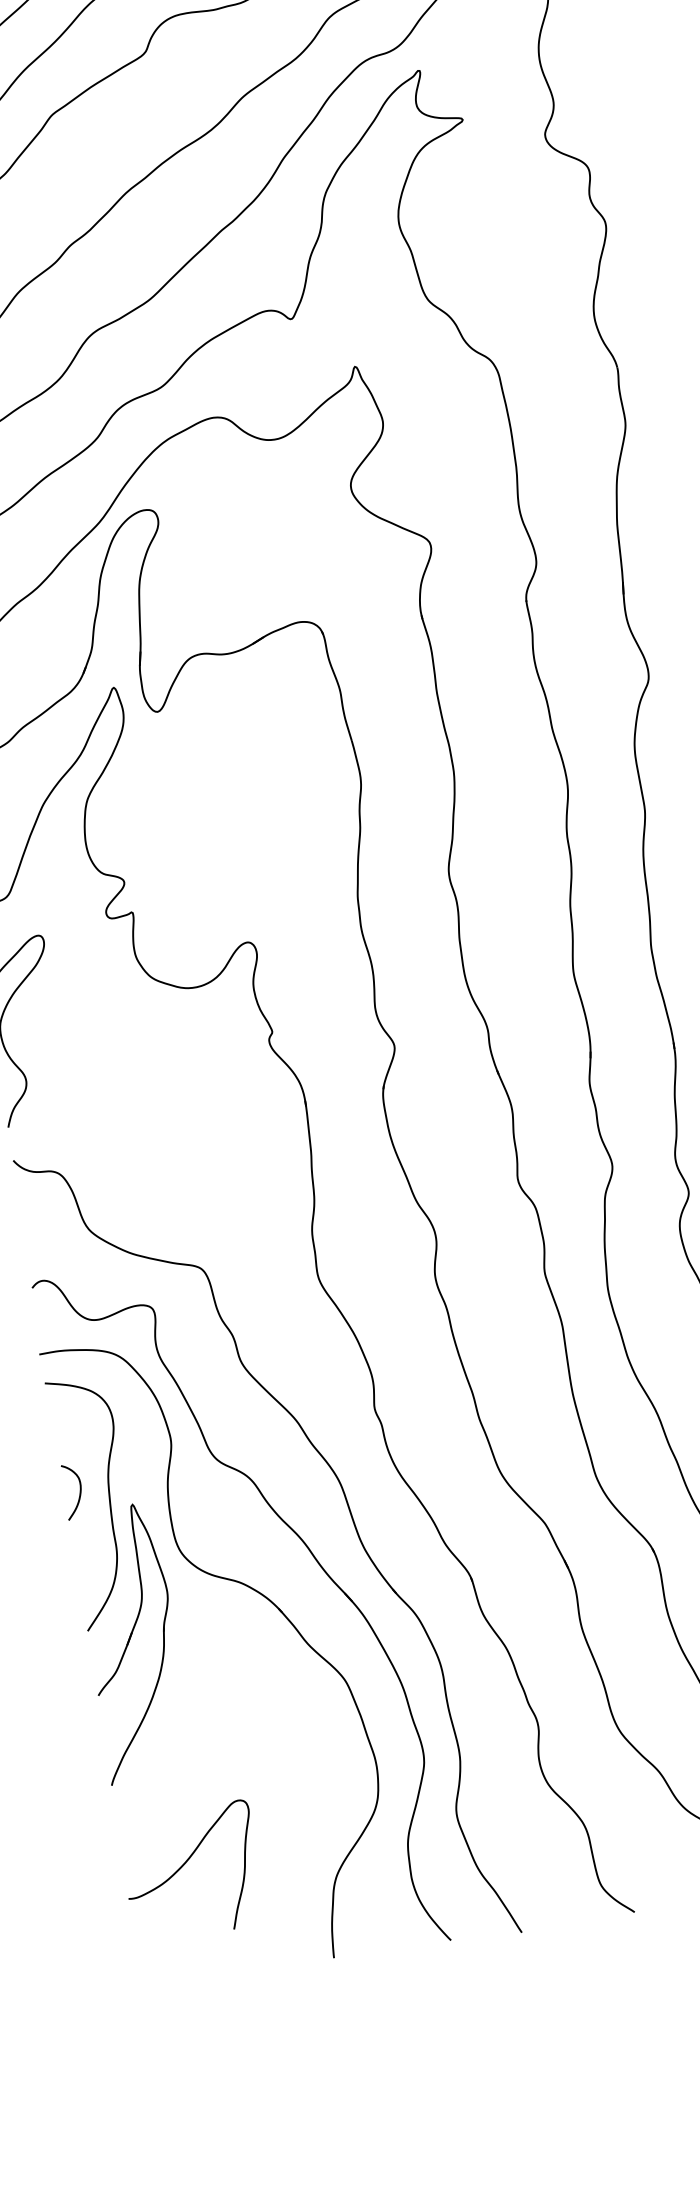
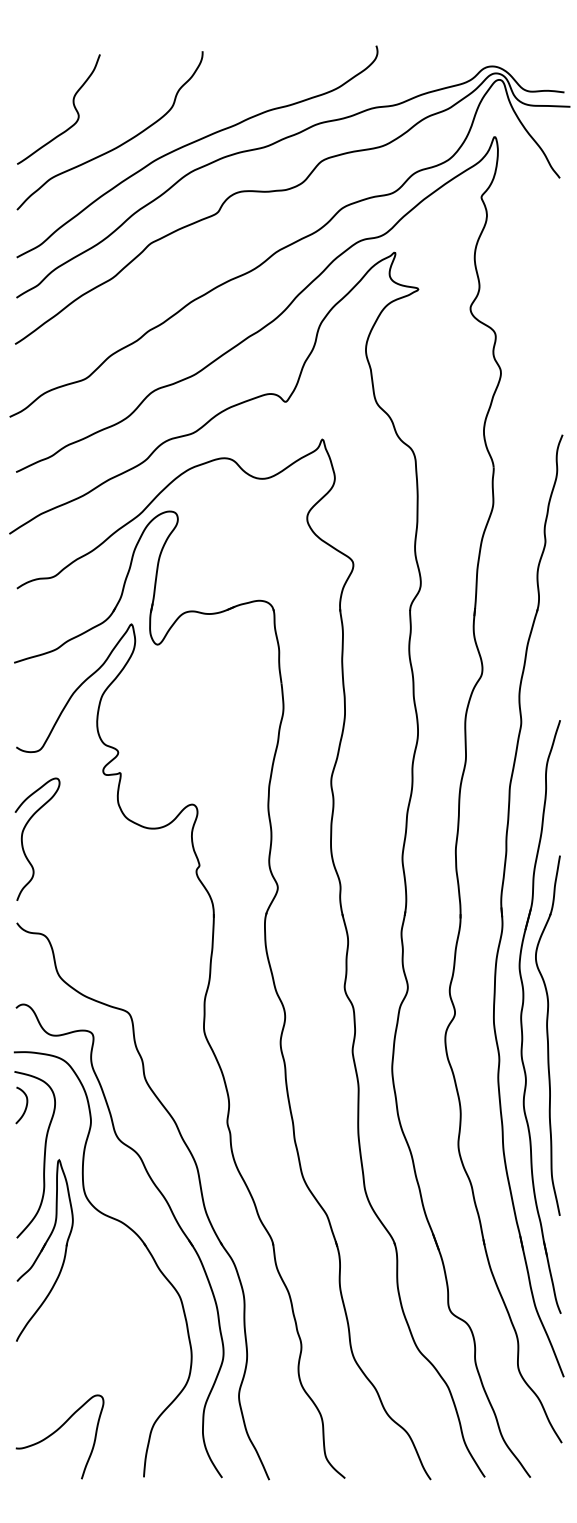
curve: (78, 1492) -> (25, 1106), moved
curve: (186, 1863) -> (57, 1431), moved

